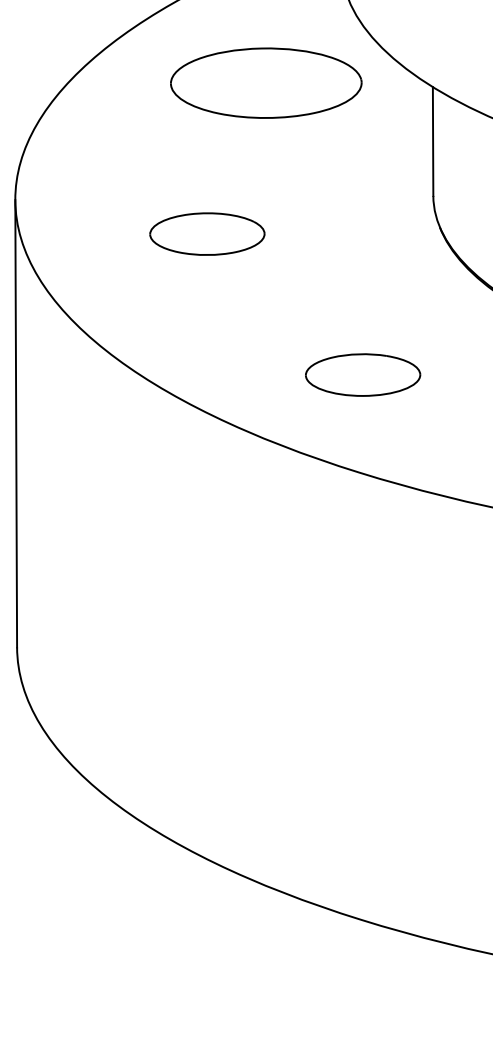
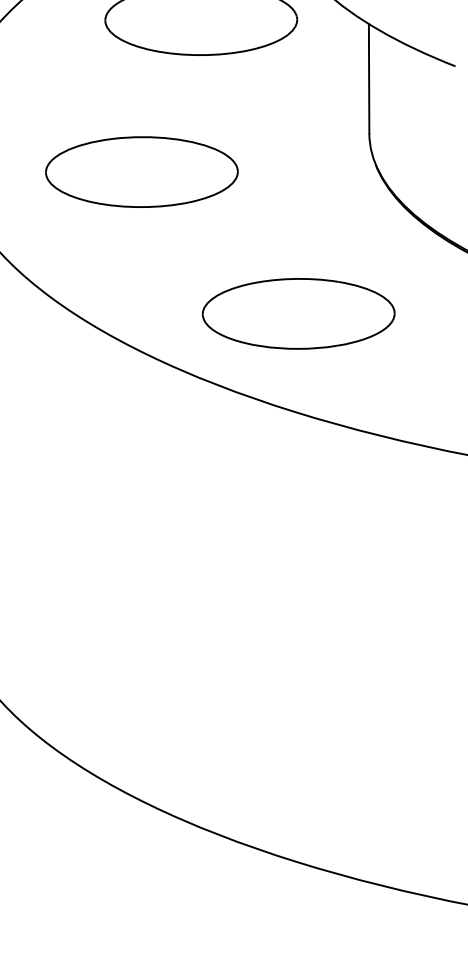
part: (207, 233) -> (142, 171), size x1.67
part: (362, 374) -> (298, 313), size x1.67

